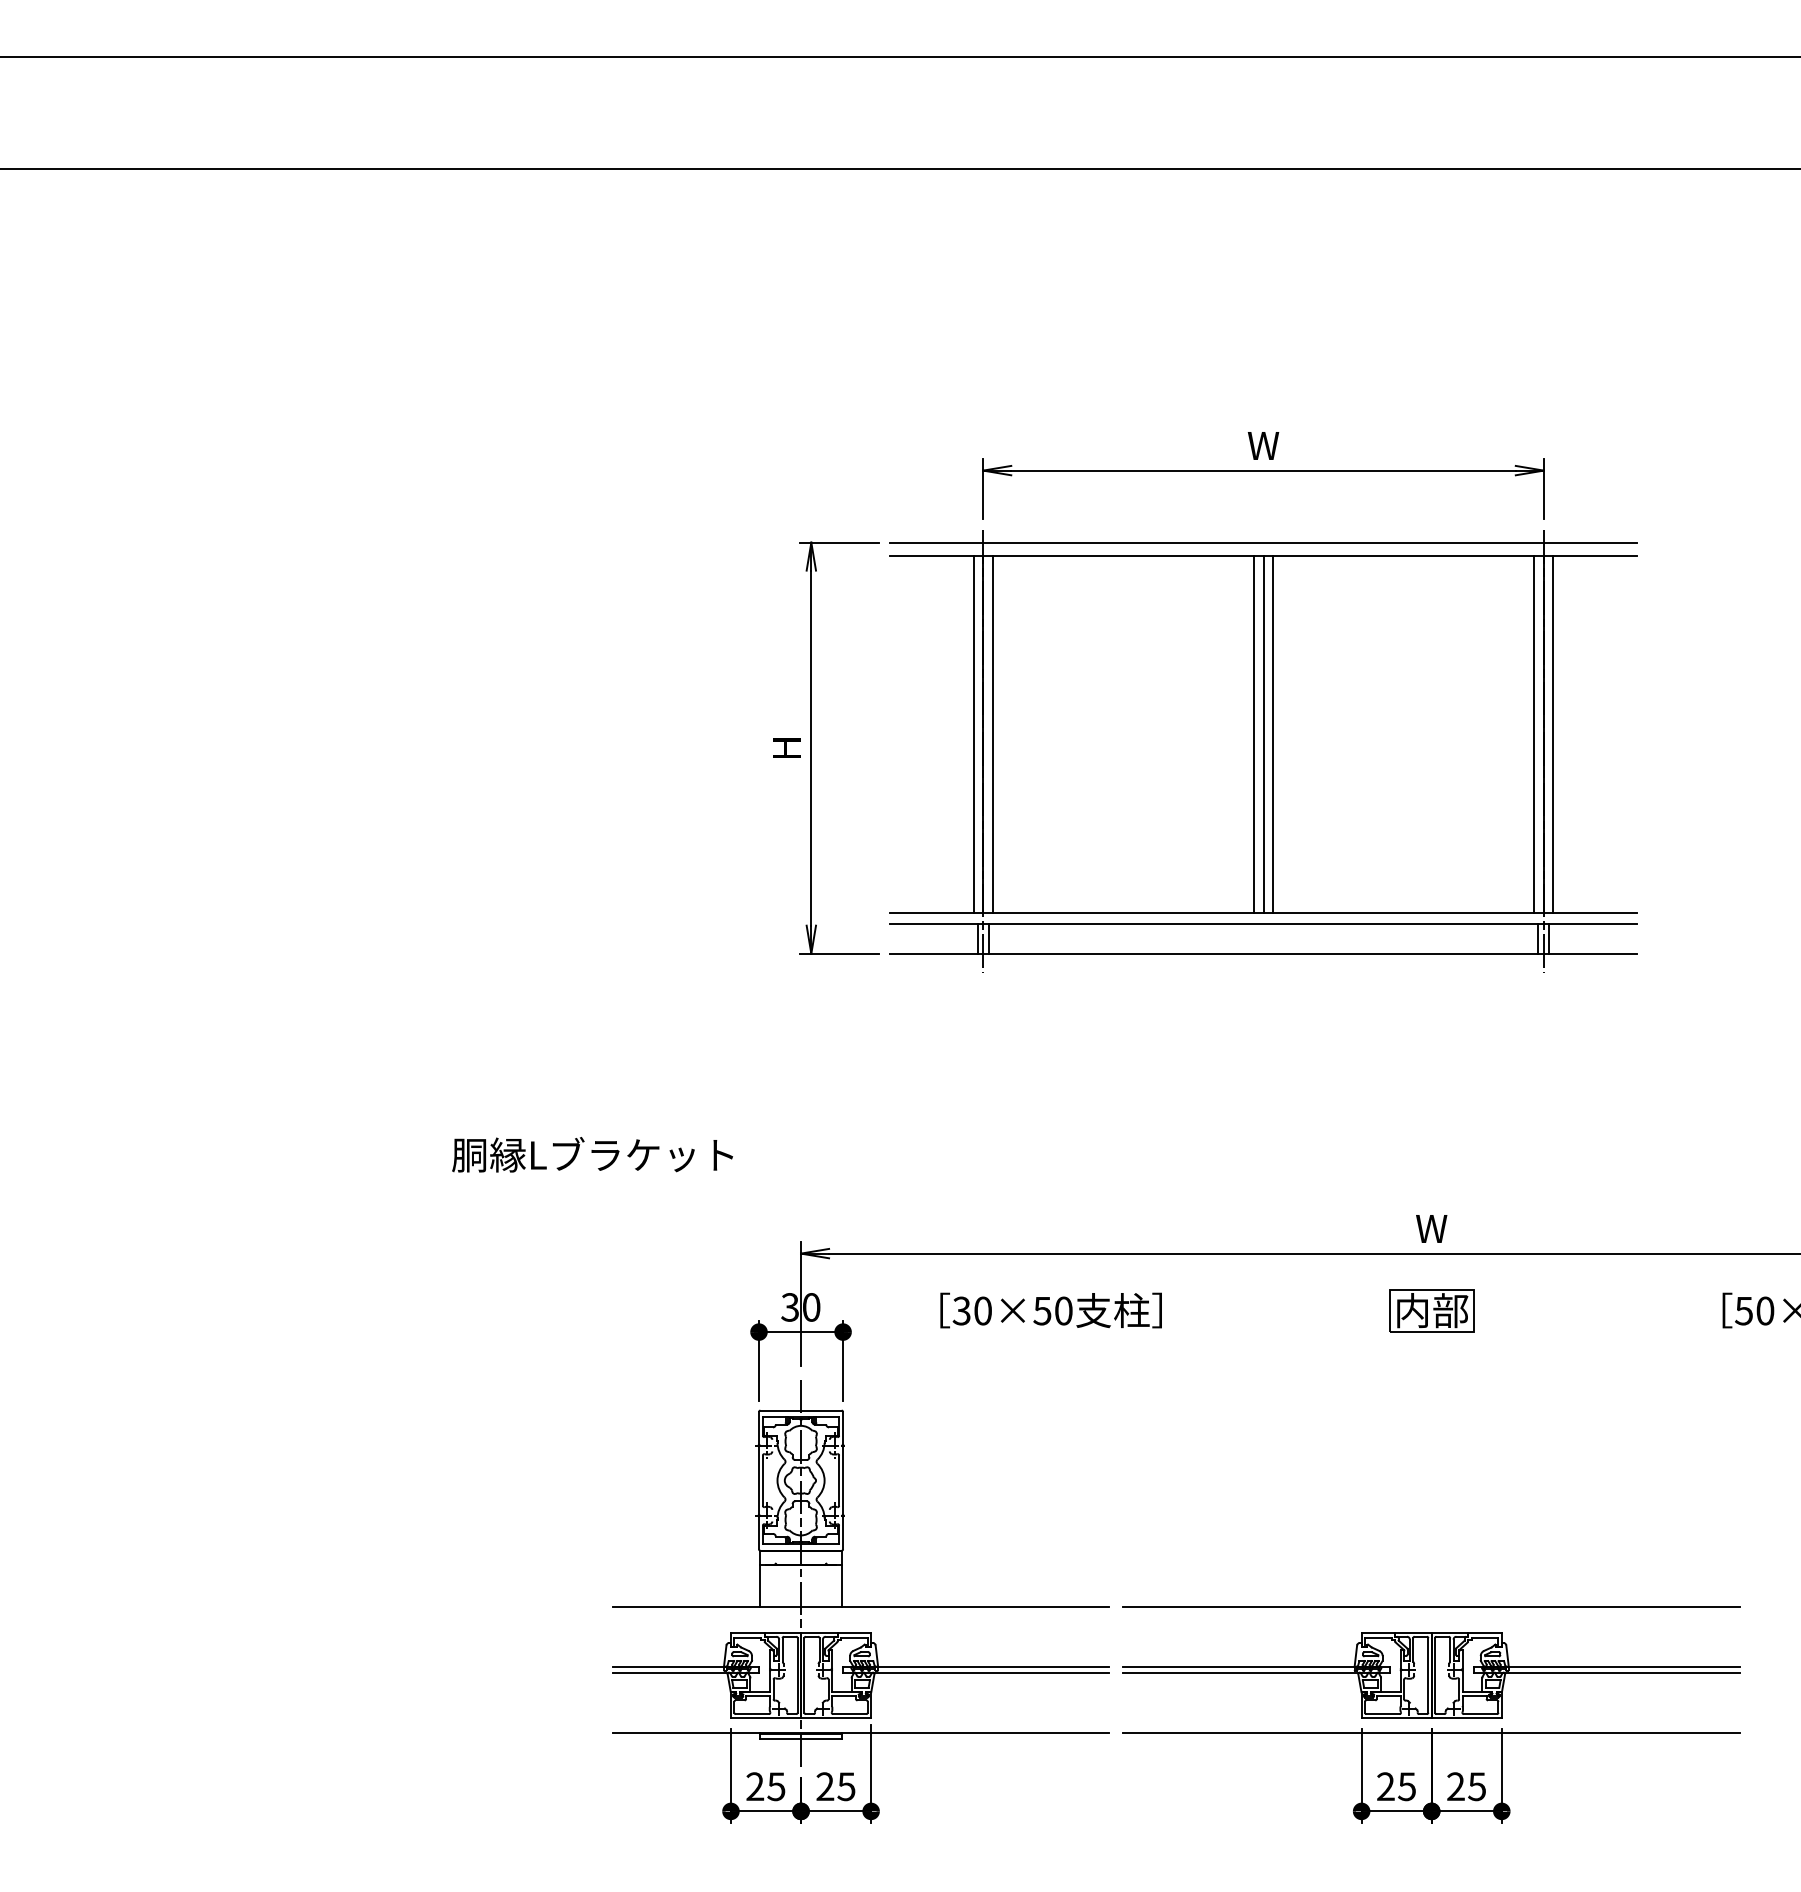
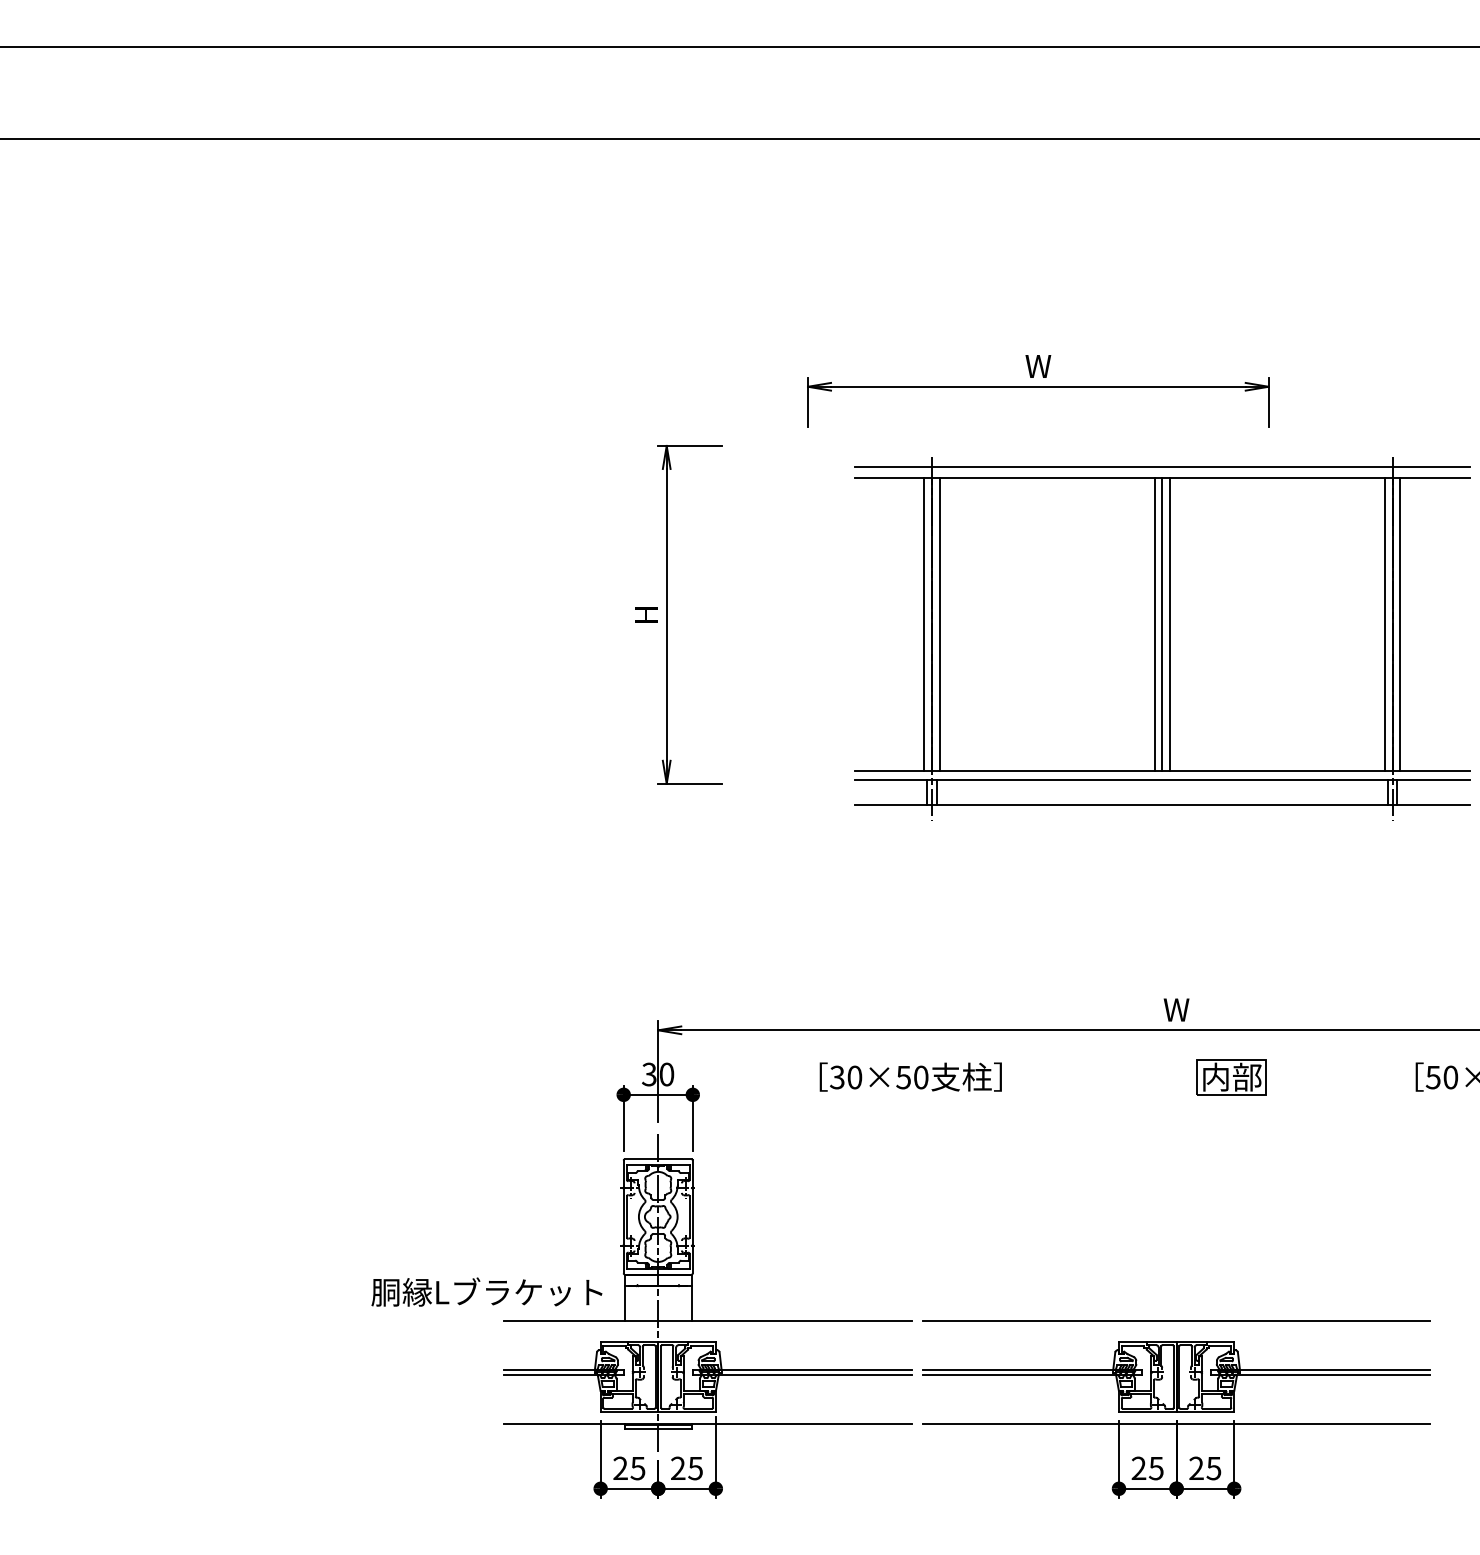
part: (1263, 751) -> (1162, 638), moved
text: (592, 1154) -> (486, 1291), moved
text: (1050, 1309) -> (910, 1076), moved
part: (1431, 1311) -> (1231, 1077), moved

